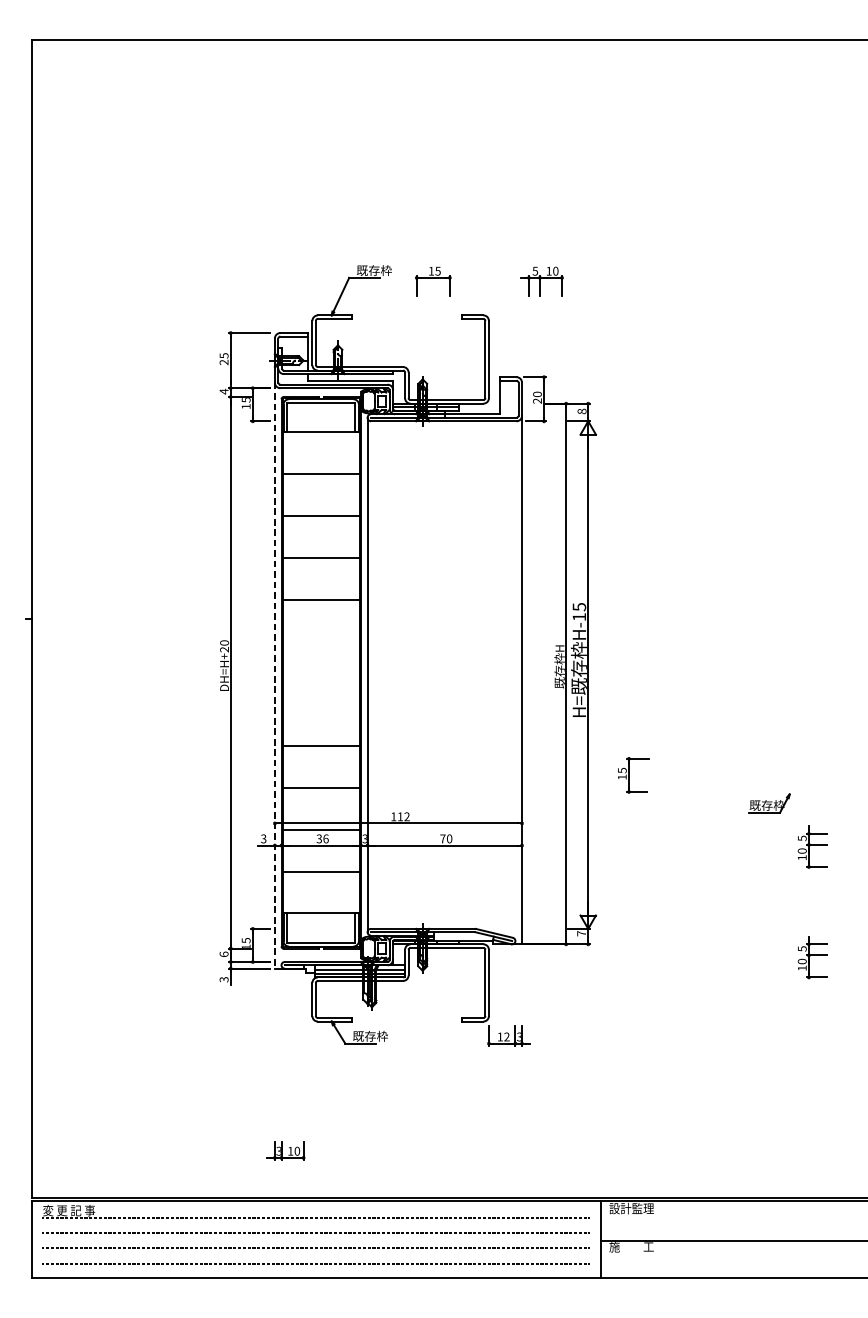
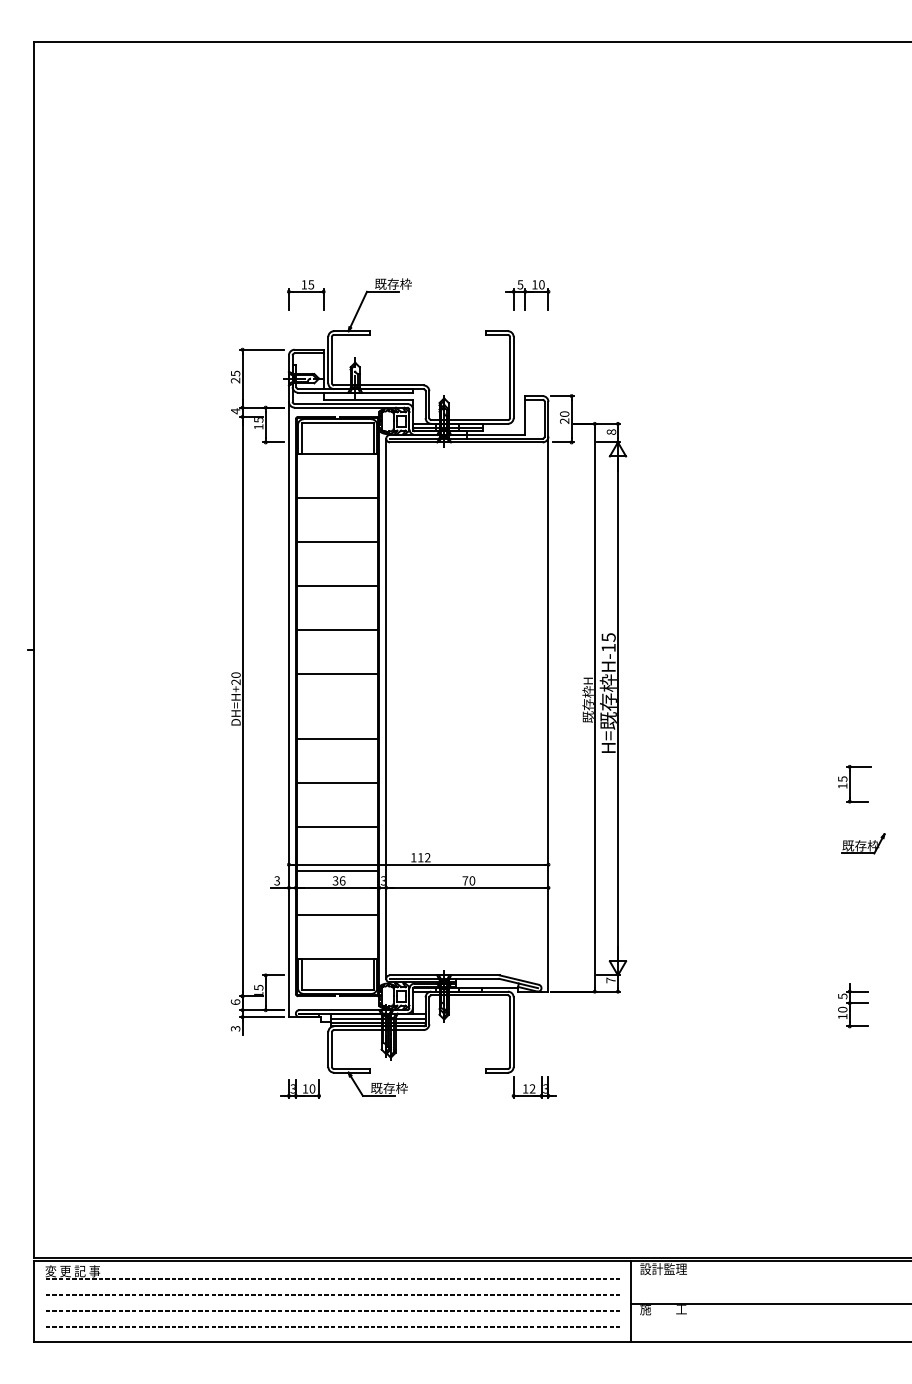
part: (433, 281) -> (306, 295), moved
part: (542, 281) -> (527, 295), moved
line: (321, 642) -> (337, 674), added
line: (274, 675) -> (288, 709), dashed -> solid
line: (321, 704) -> (337, 739), added
part: (633, 775) -> (854, 784), moved
part: (769, 803) -> (863, 843), moved
part: (812, 847) -> (853, 889), removed
part: (285, 1150) -> (300, 1088), moved

